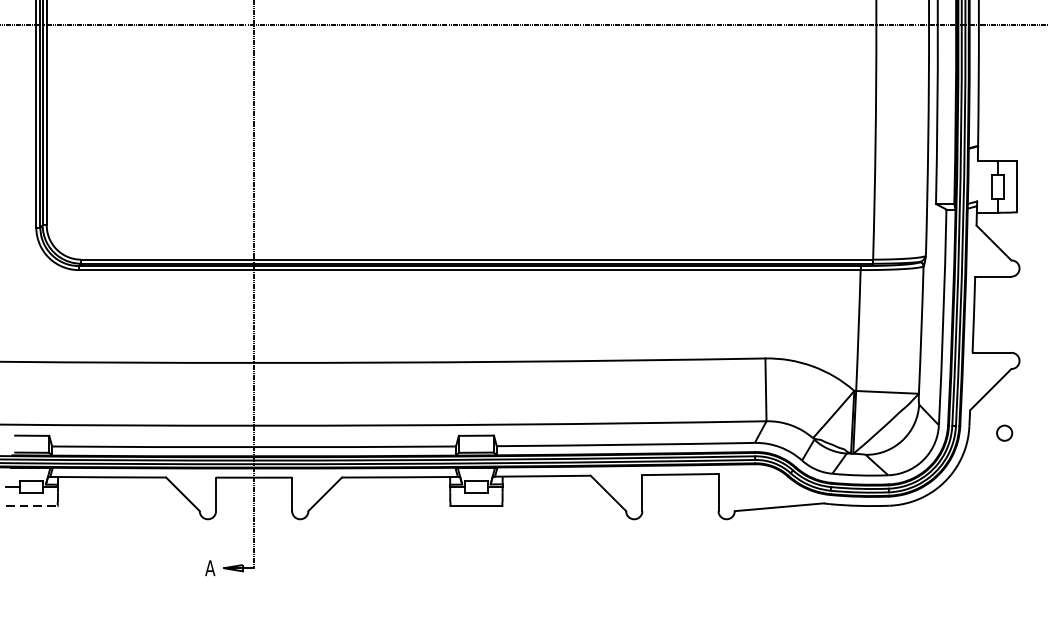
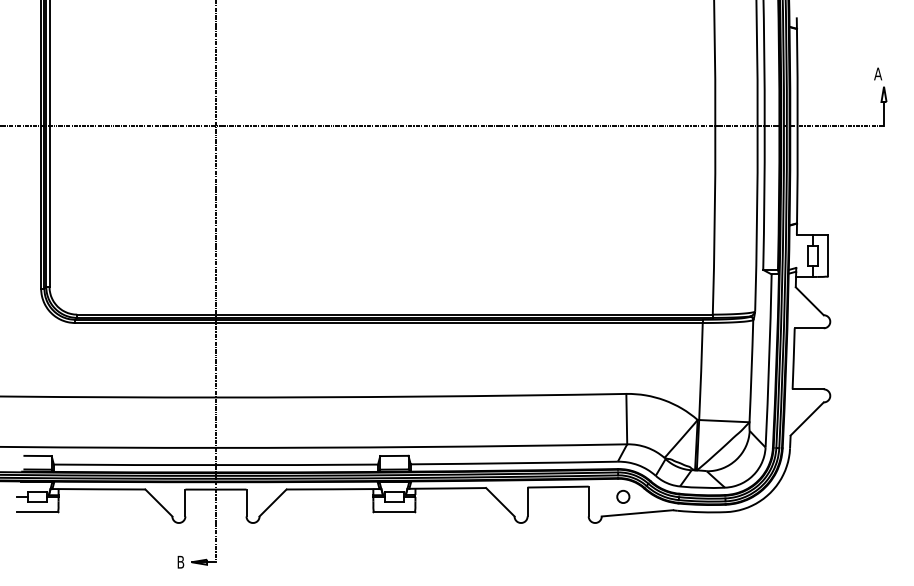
circle: (1004, 432) -> (623, 496), moved
line: (31, 506) -> (37, 512), dashed -> solid
text: (209, 567) -> (180, 561), A -> B

